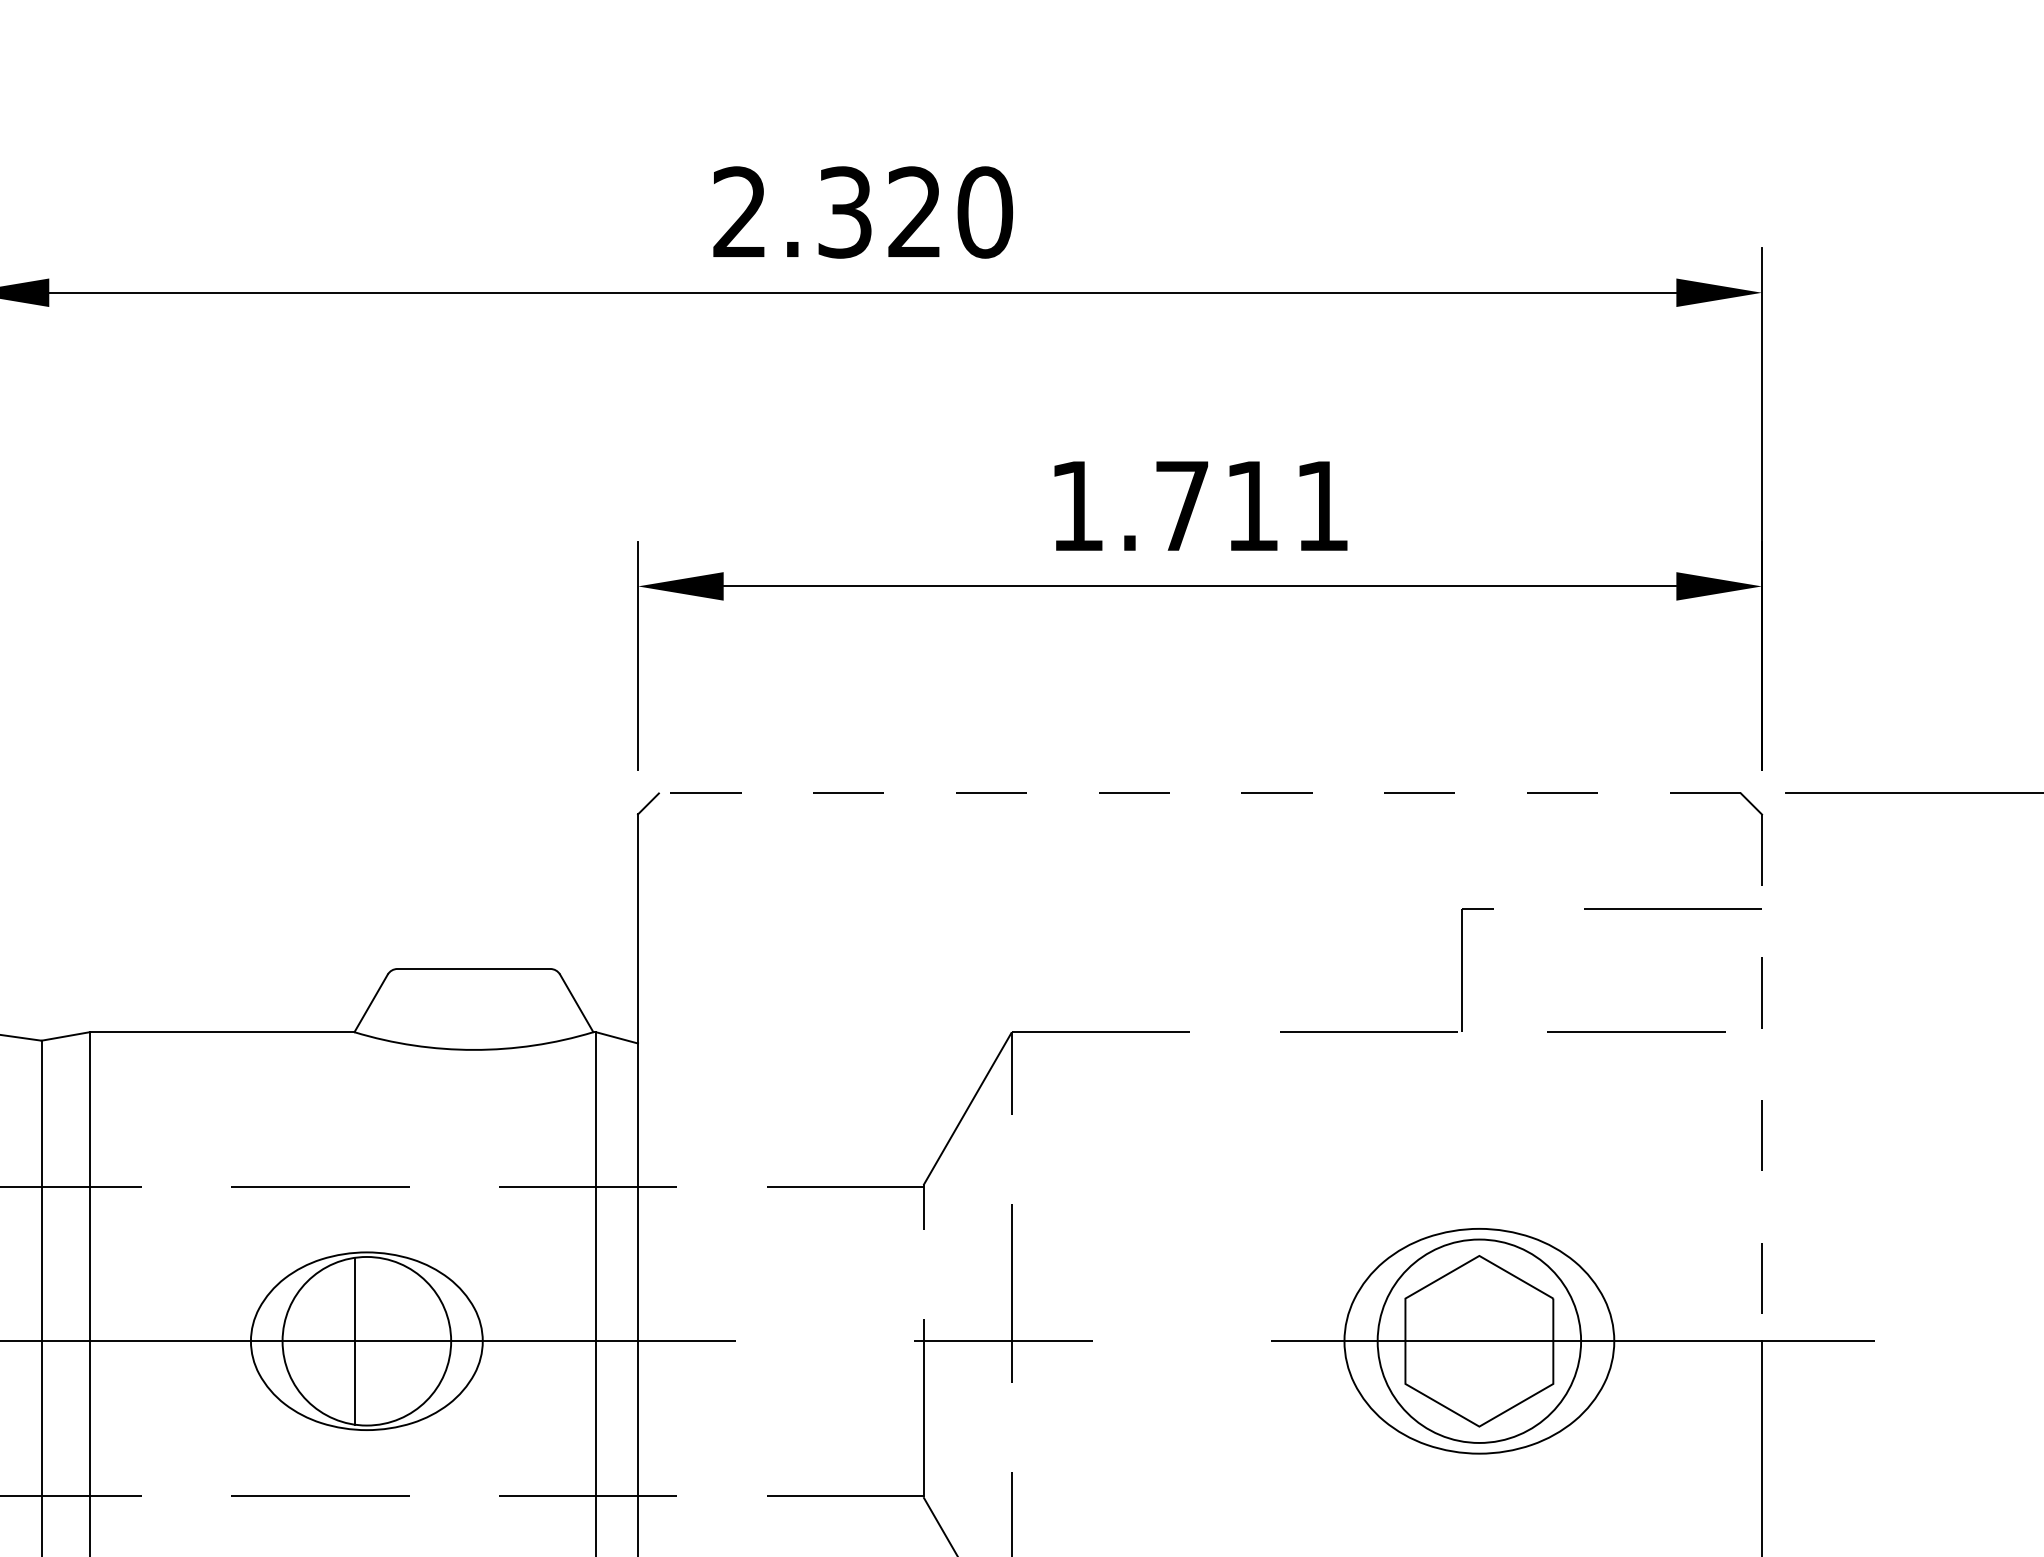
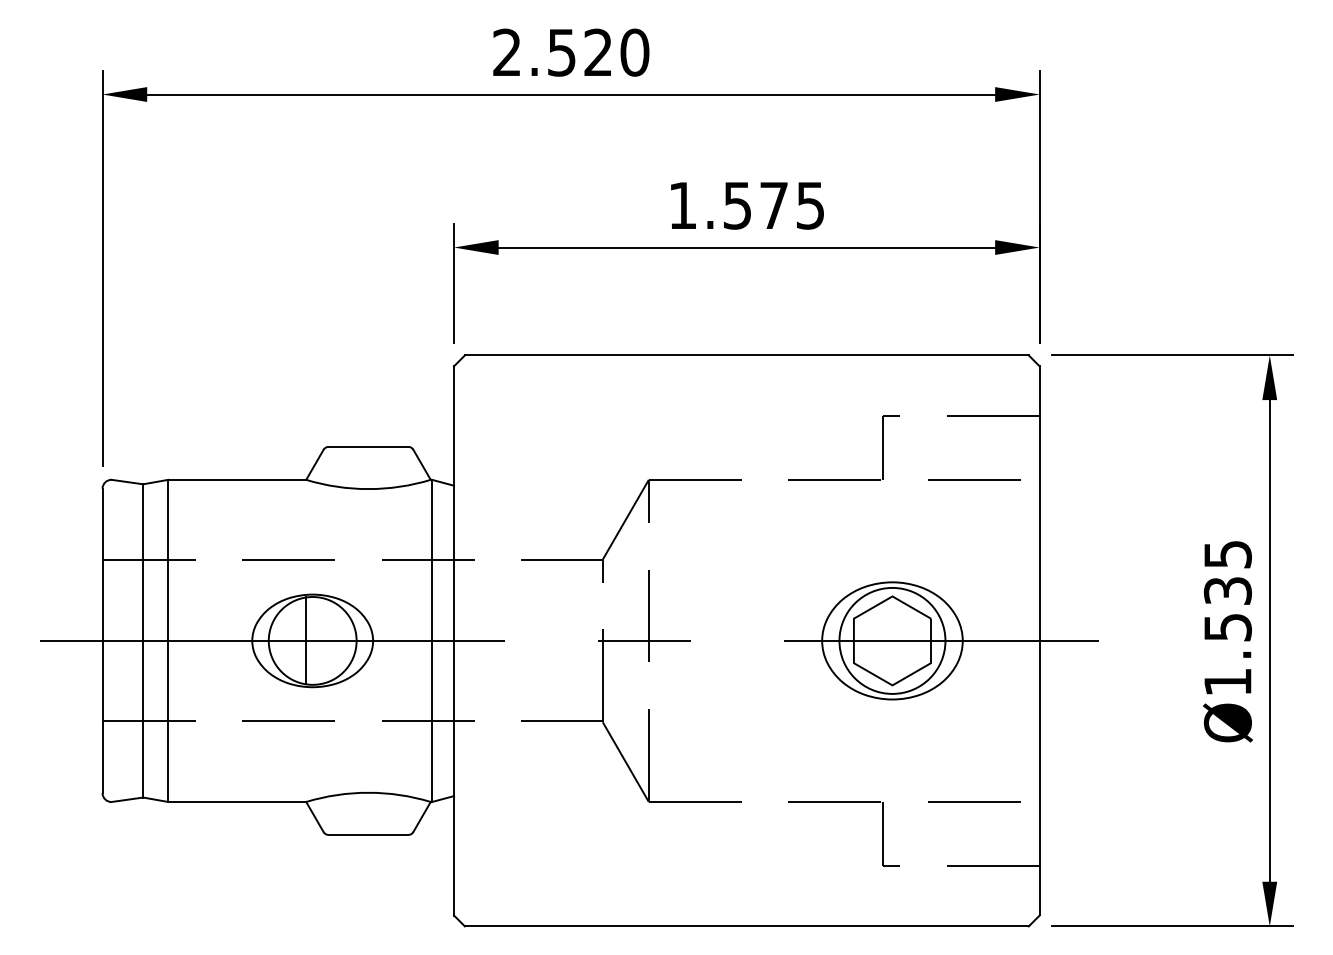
text: (844, 212) -> (561, 52), 2.320 -> 2.520
text: (1251, 505) -> (773, 205), 1.711 -> 1.575
line: (1199, 793) -> (746, 355), dashed -> solid
line: (1761, 1079) -> (1039, 504), dashed -> solid

